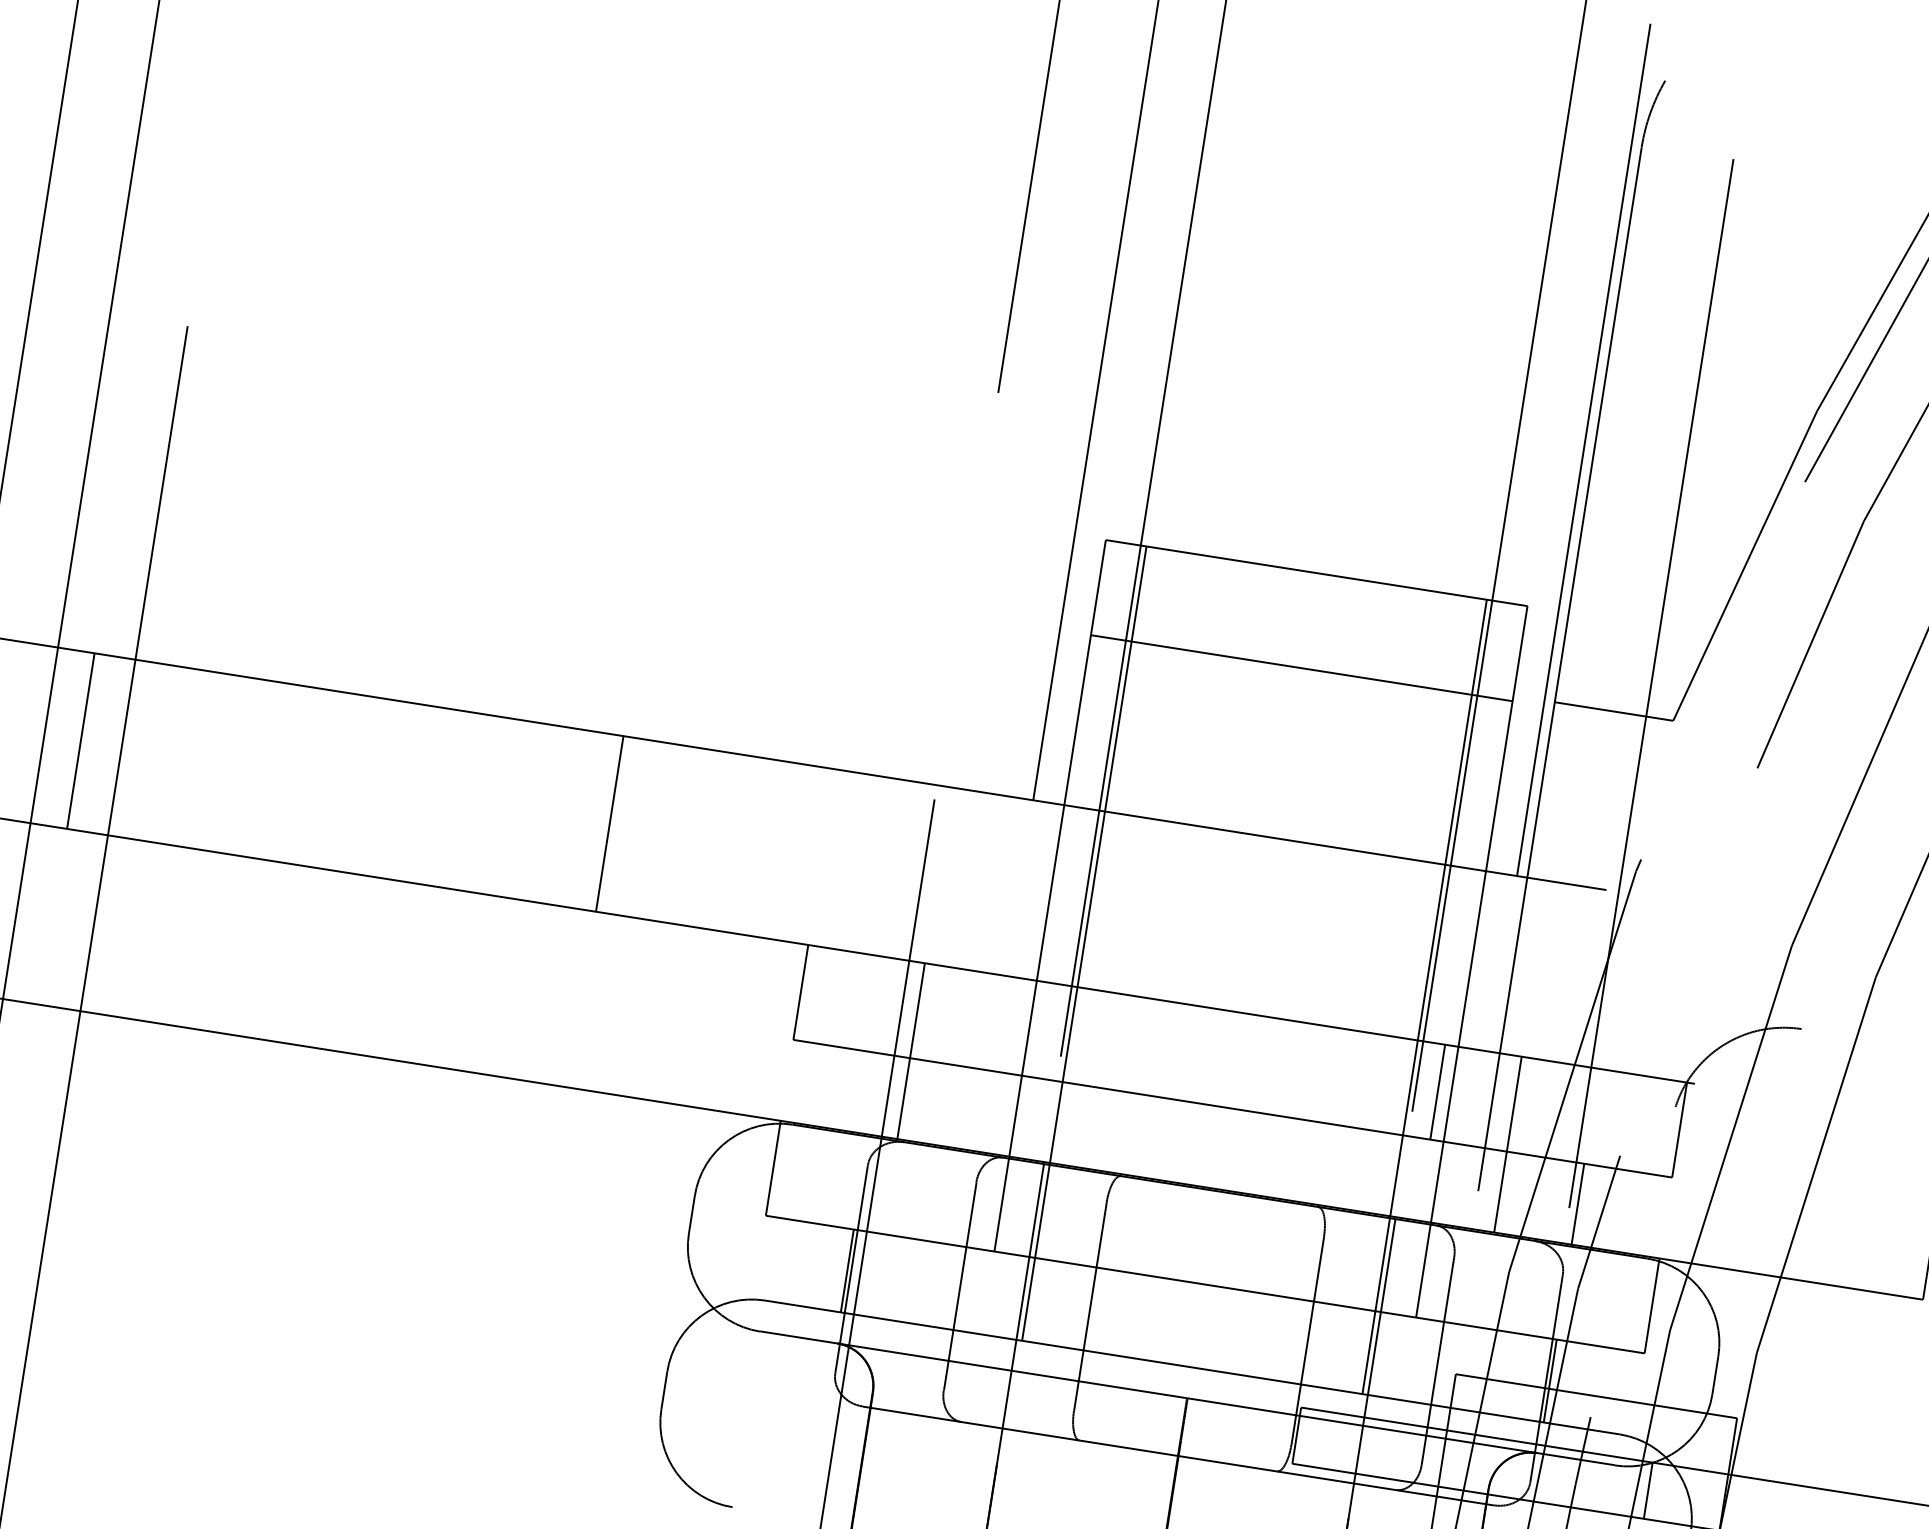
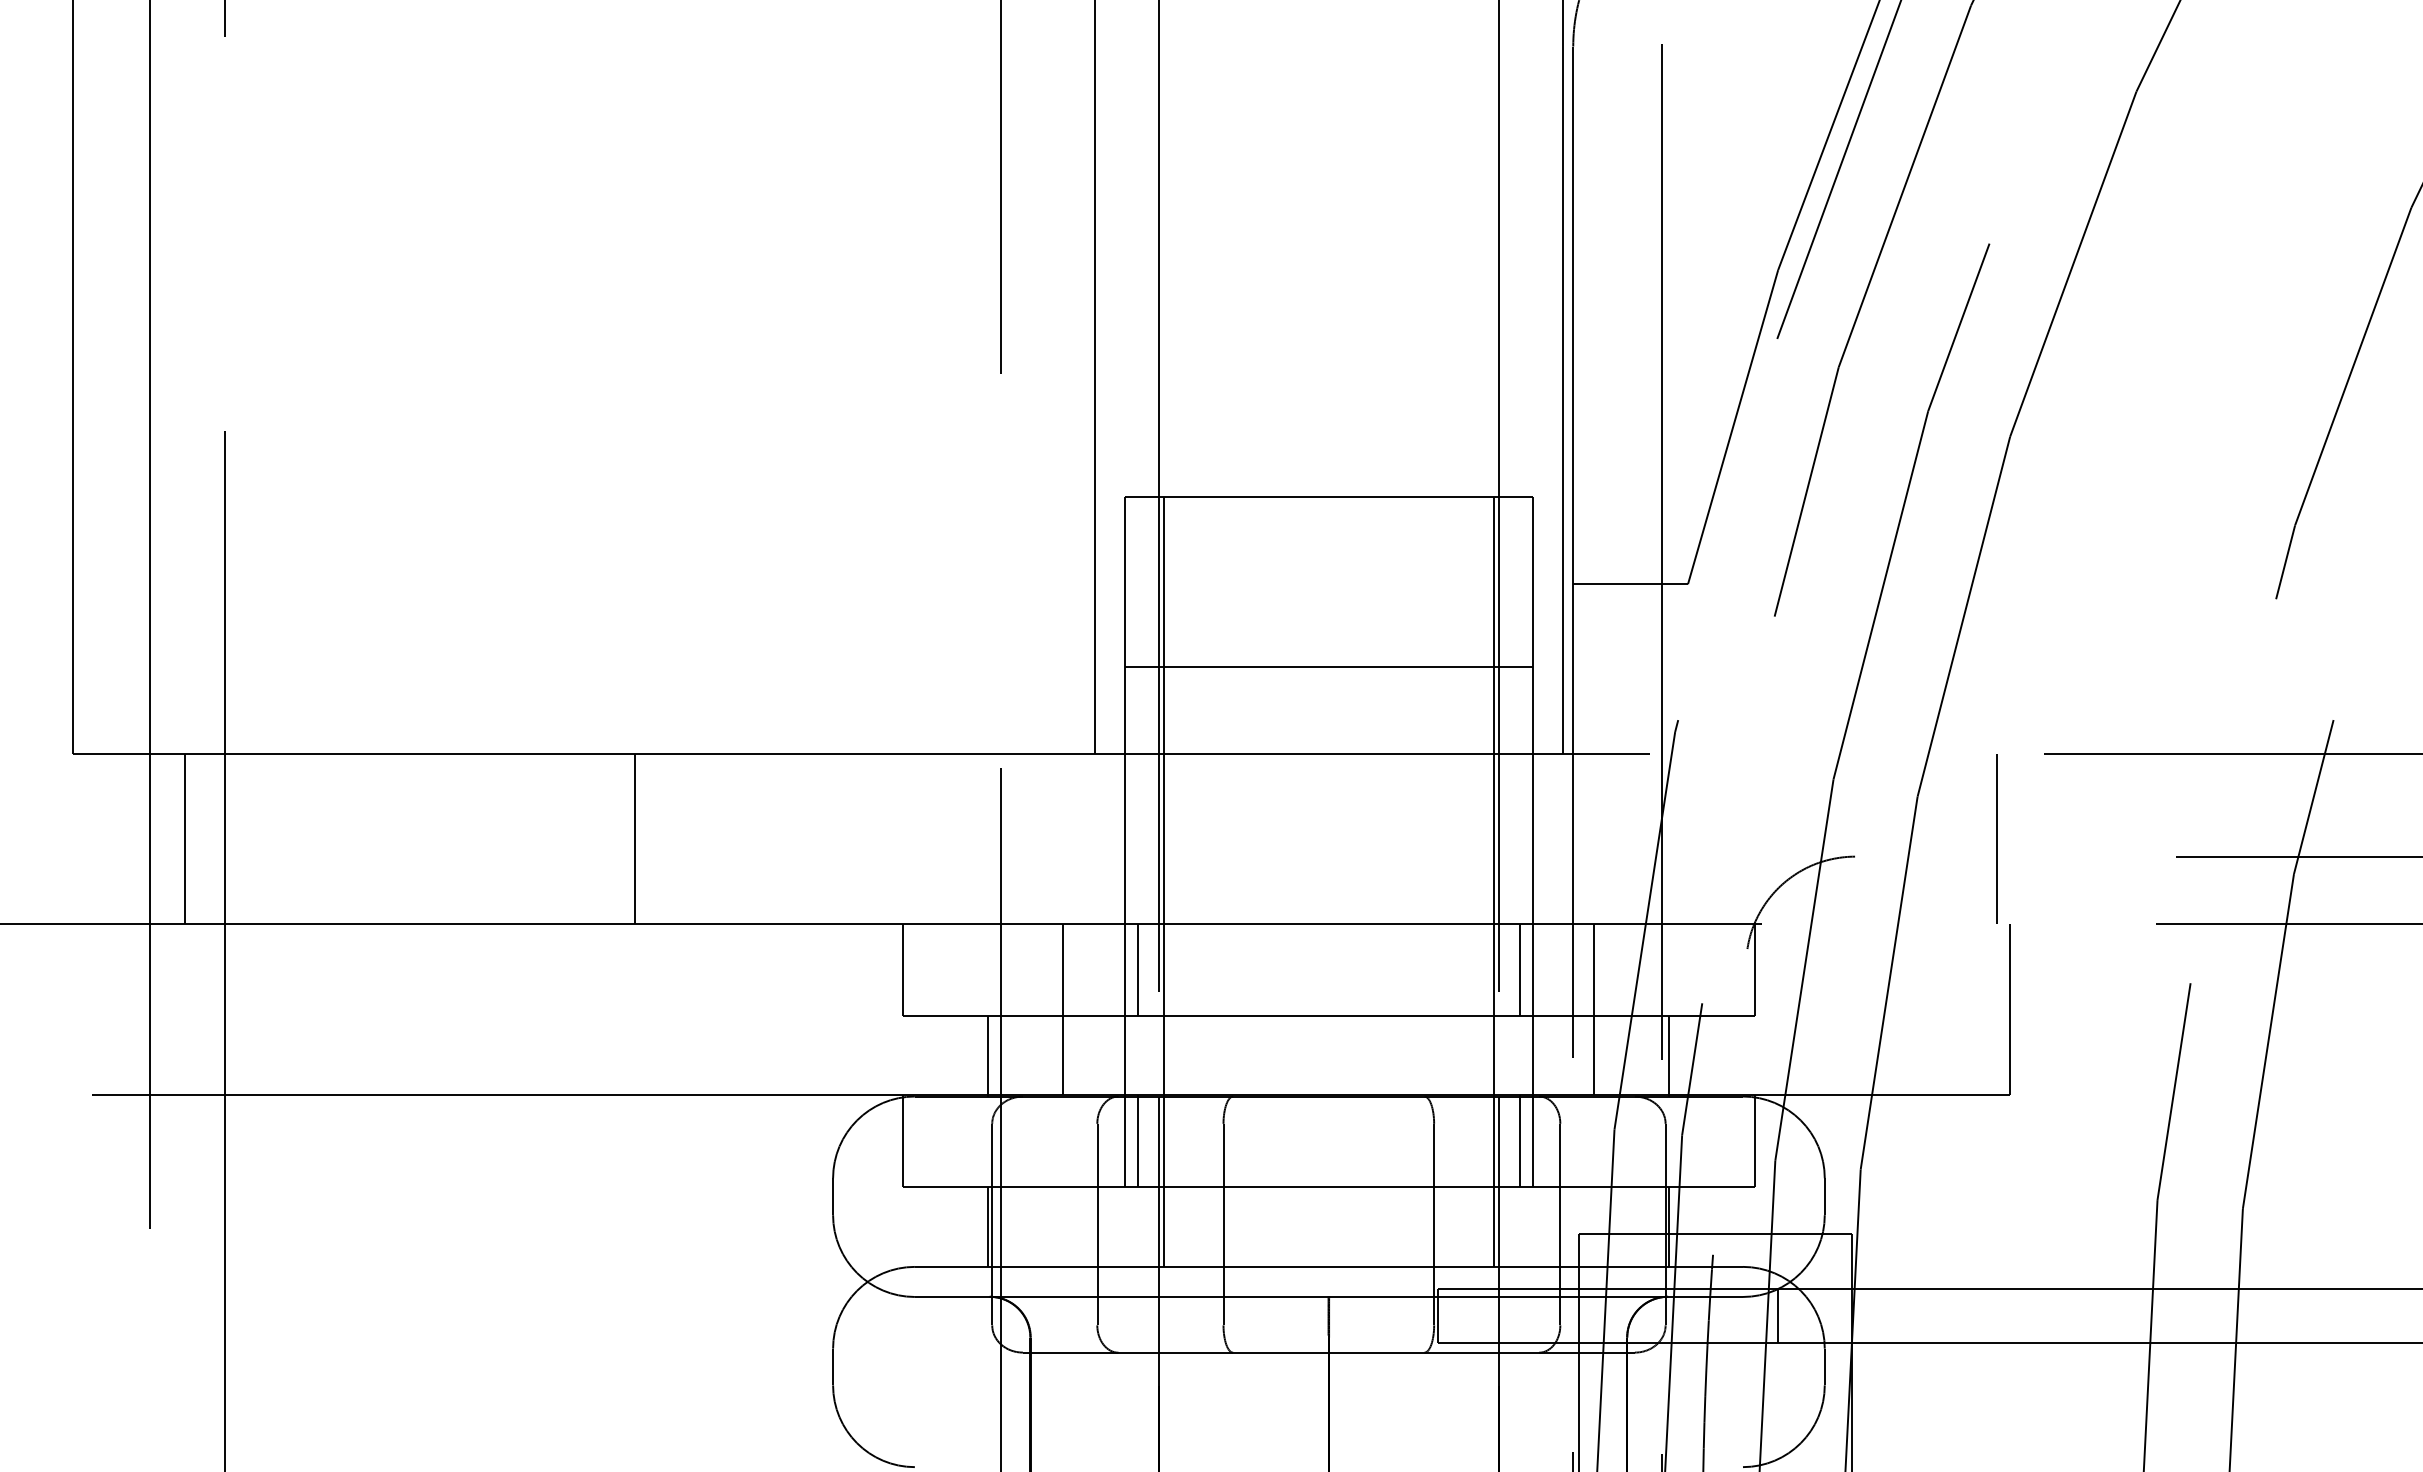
line: (1301, 668) -> (1328, 667), moved
line: (609, 824) -> (634, 839), moved
line: (1042, 1030) -> (1137, 970), added
line: (911, 1051) -> (1063, 1009), moved
line: (874, 1095) -> (988, 1056), added
line: (1015, 1206) -> (1137, 1140), added
line: (1410, 1267) -> (1520, 1140), added

